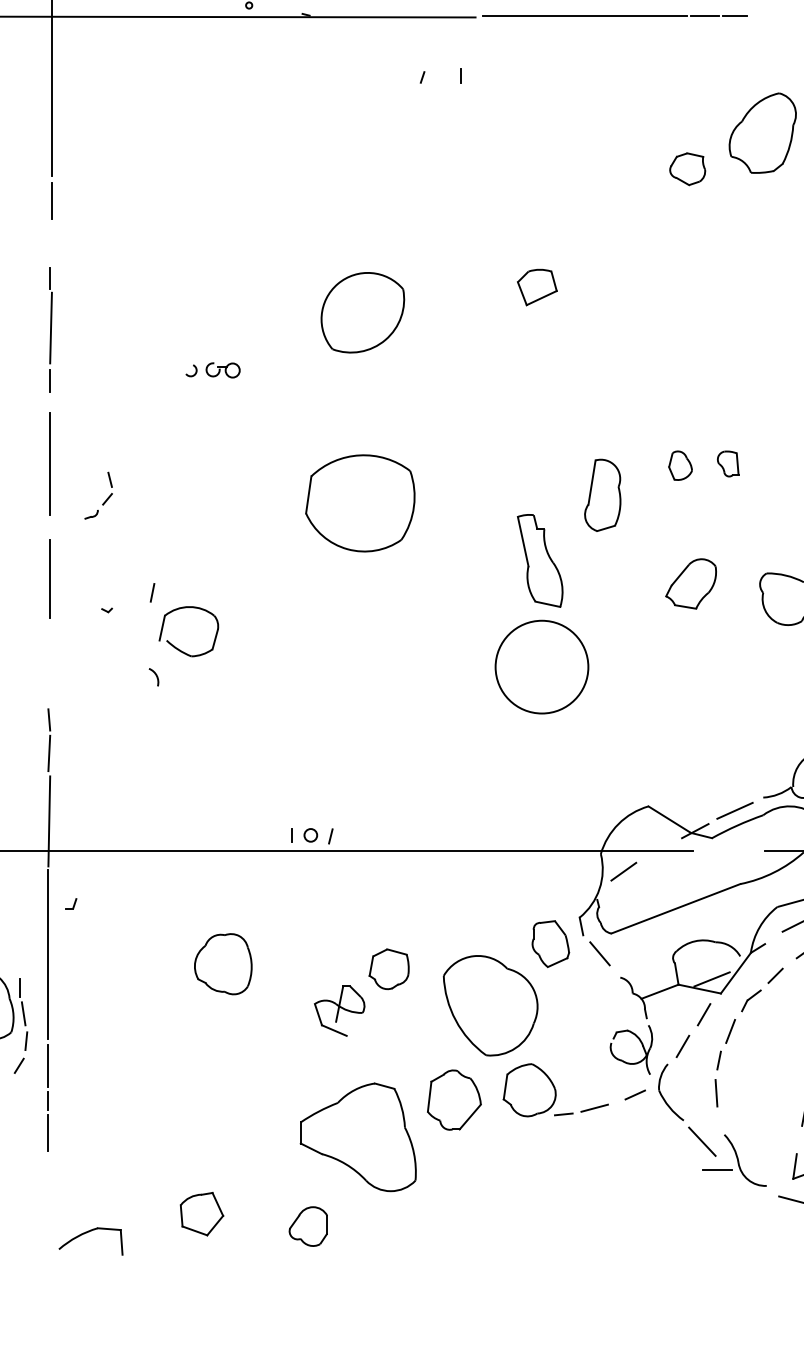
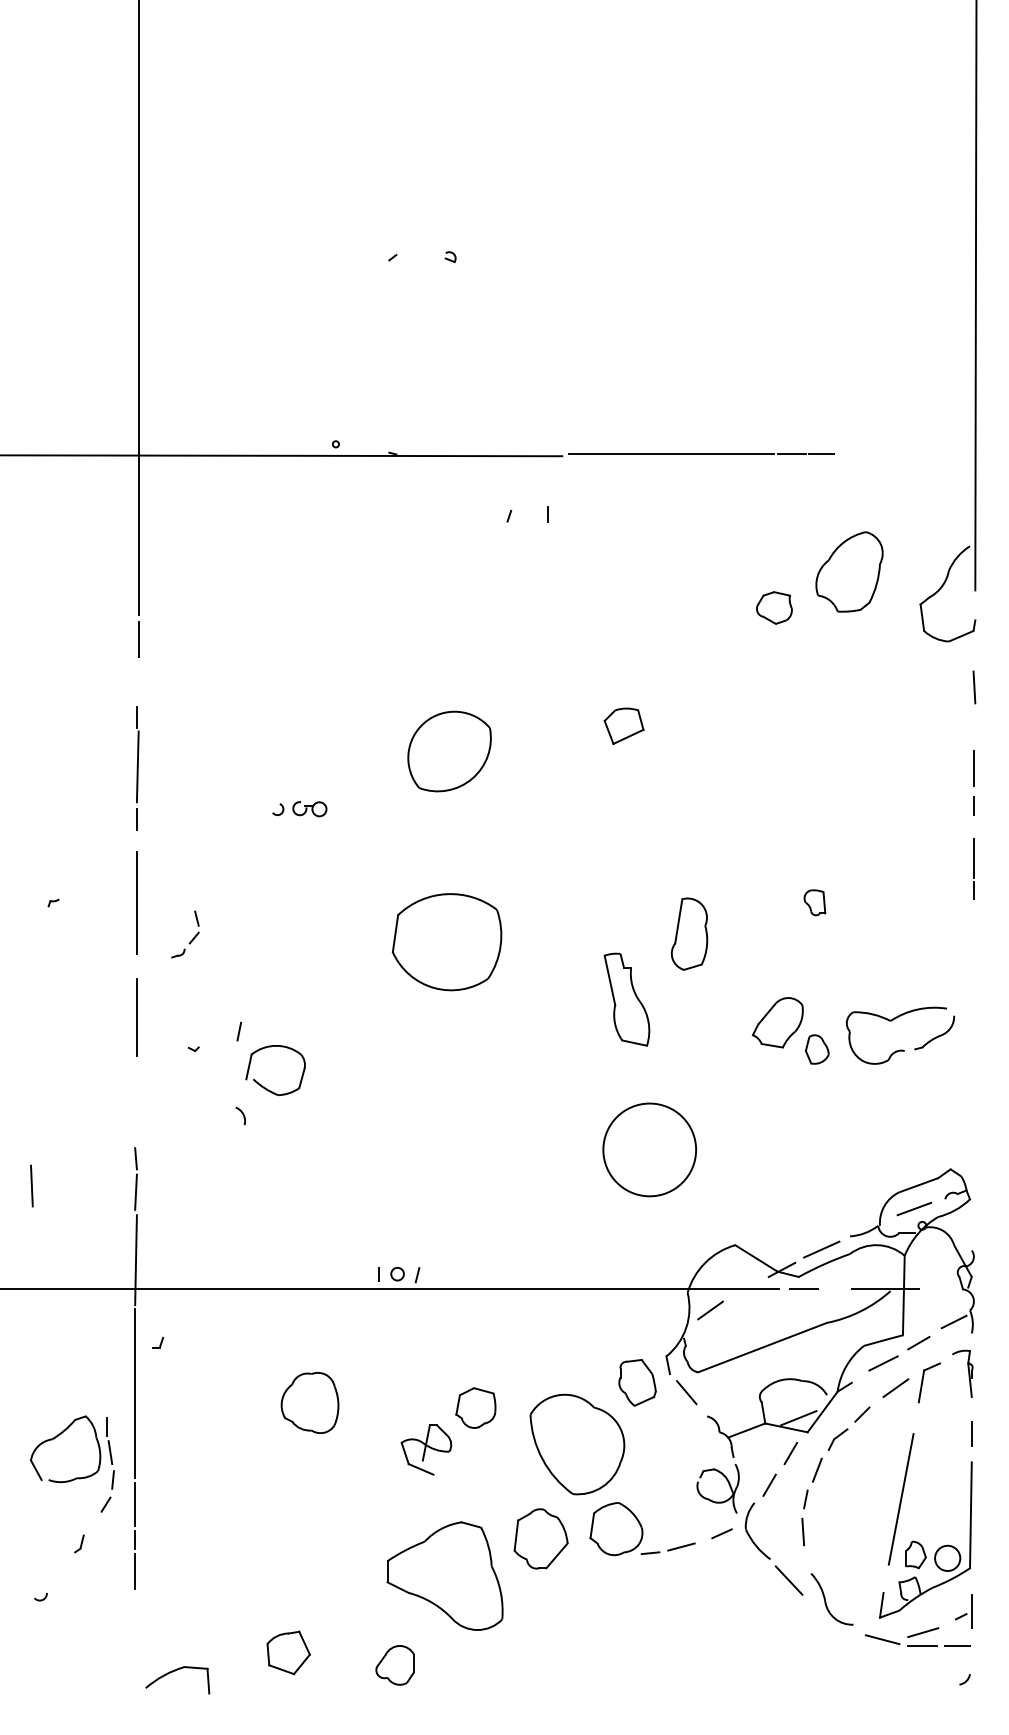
part: (679, 465) -> (816, 1049), moved
circle: (541, 666) -> (649, 1149), moved
line: (716, 1168) -> (803, 1288), moved

